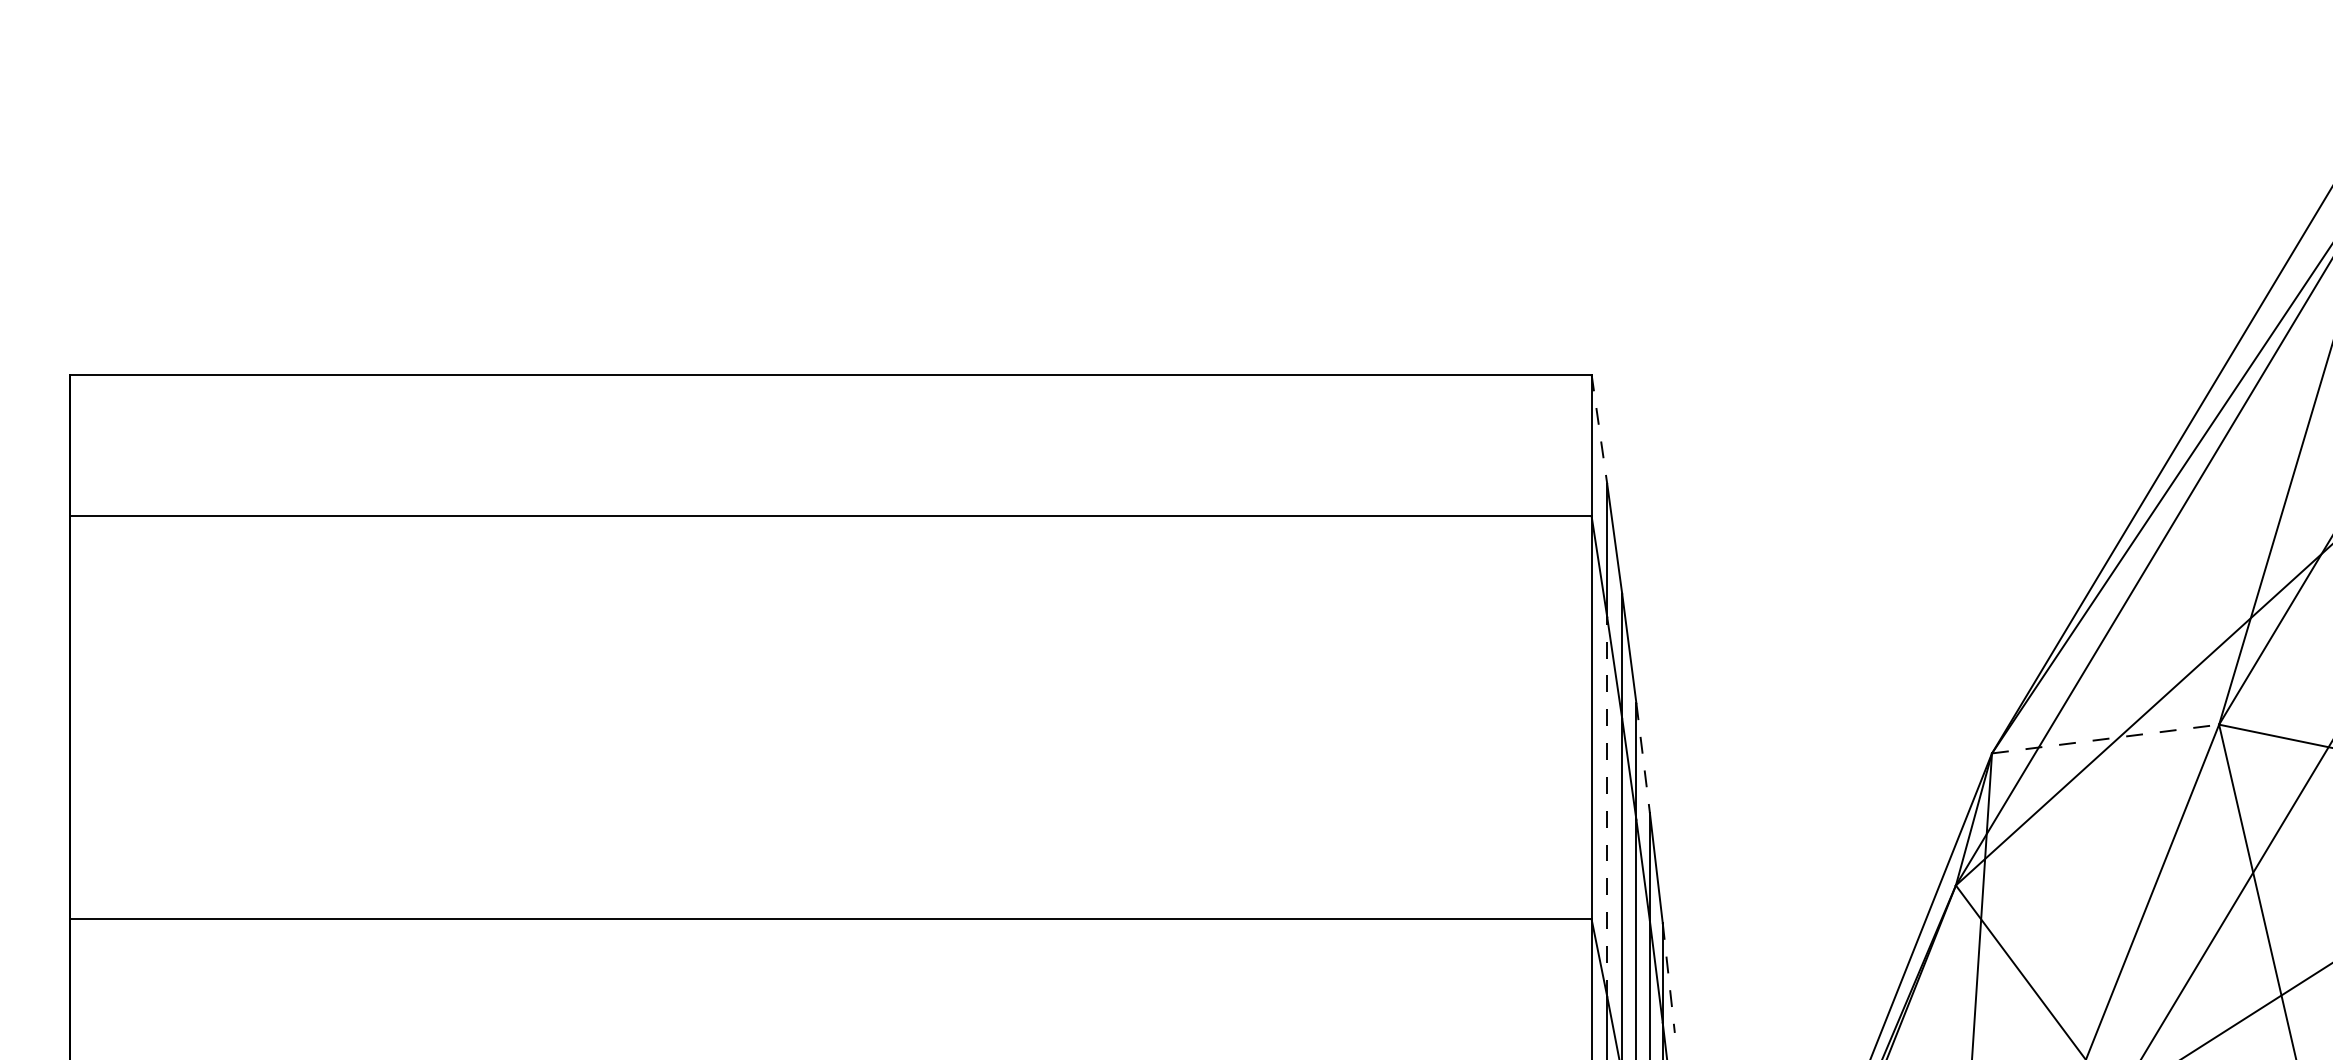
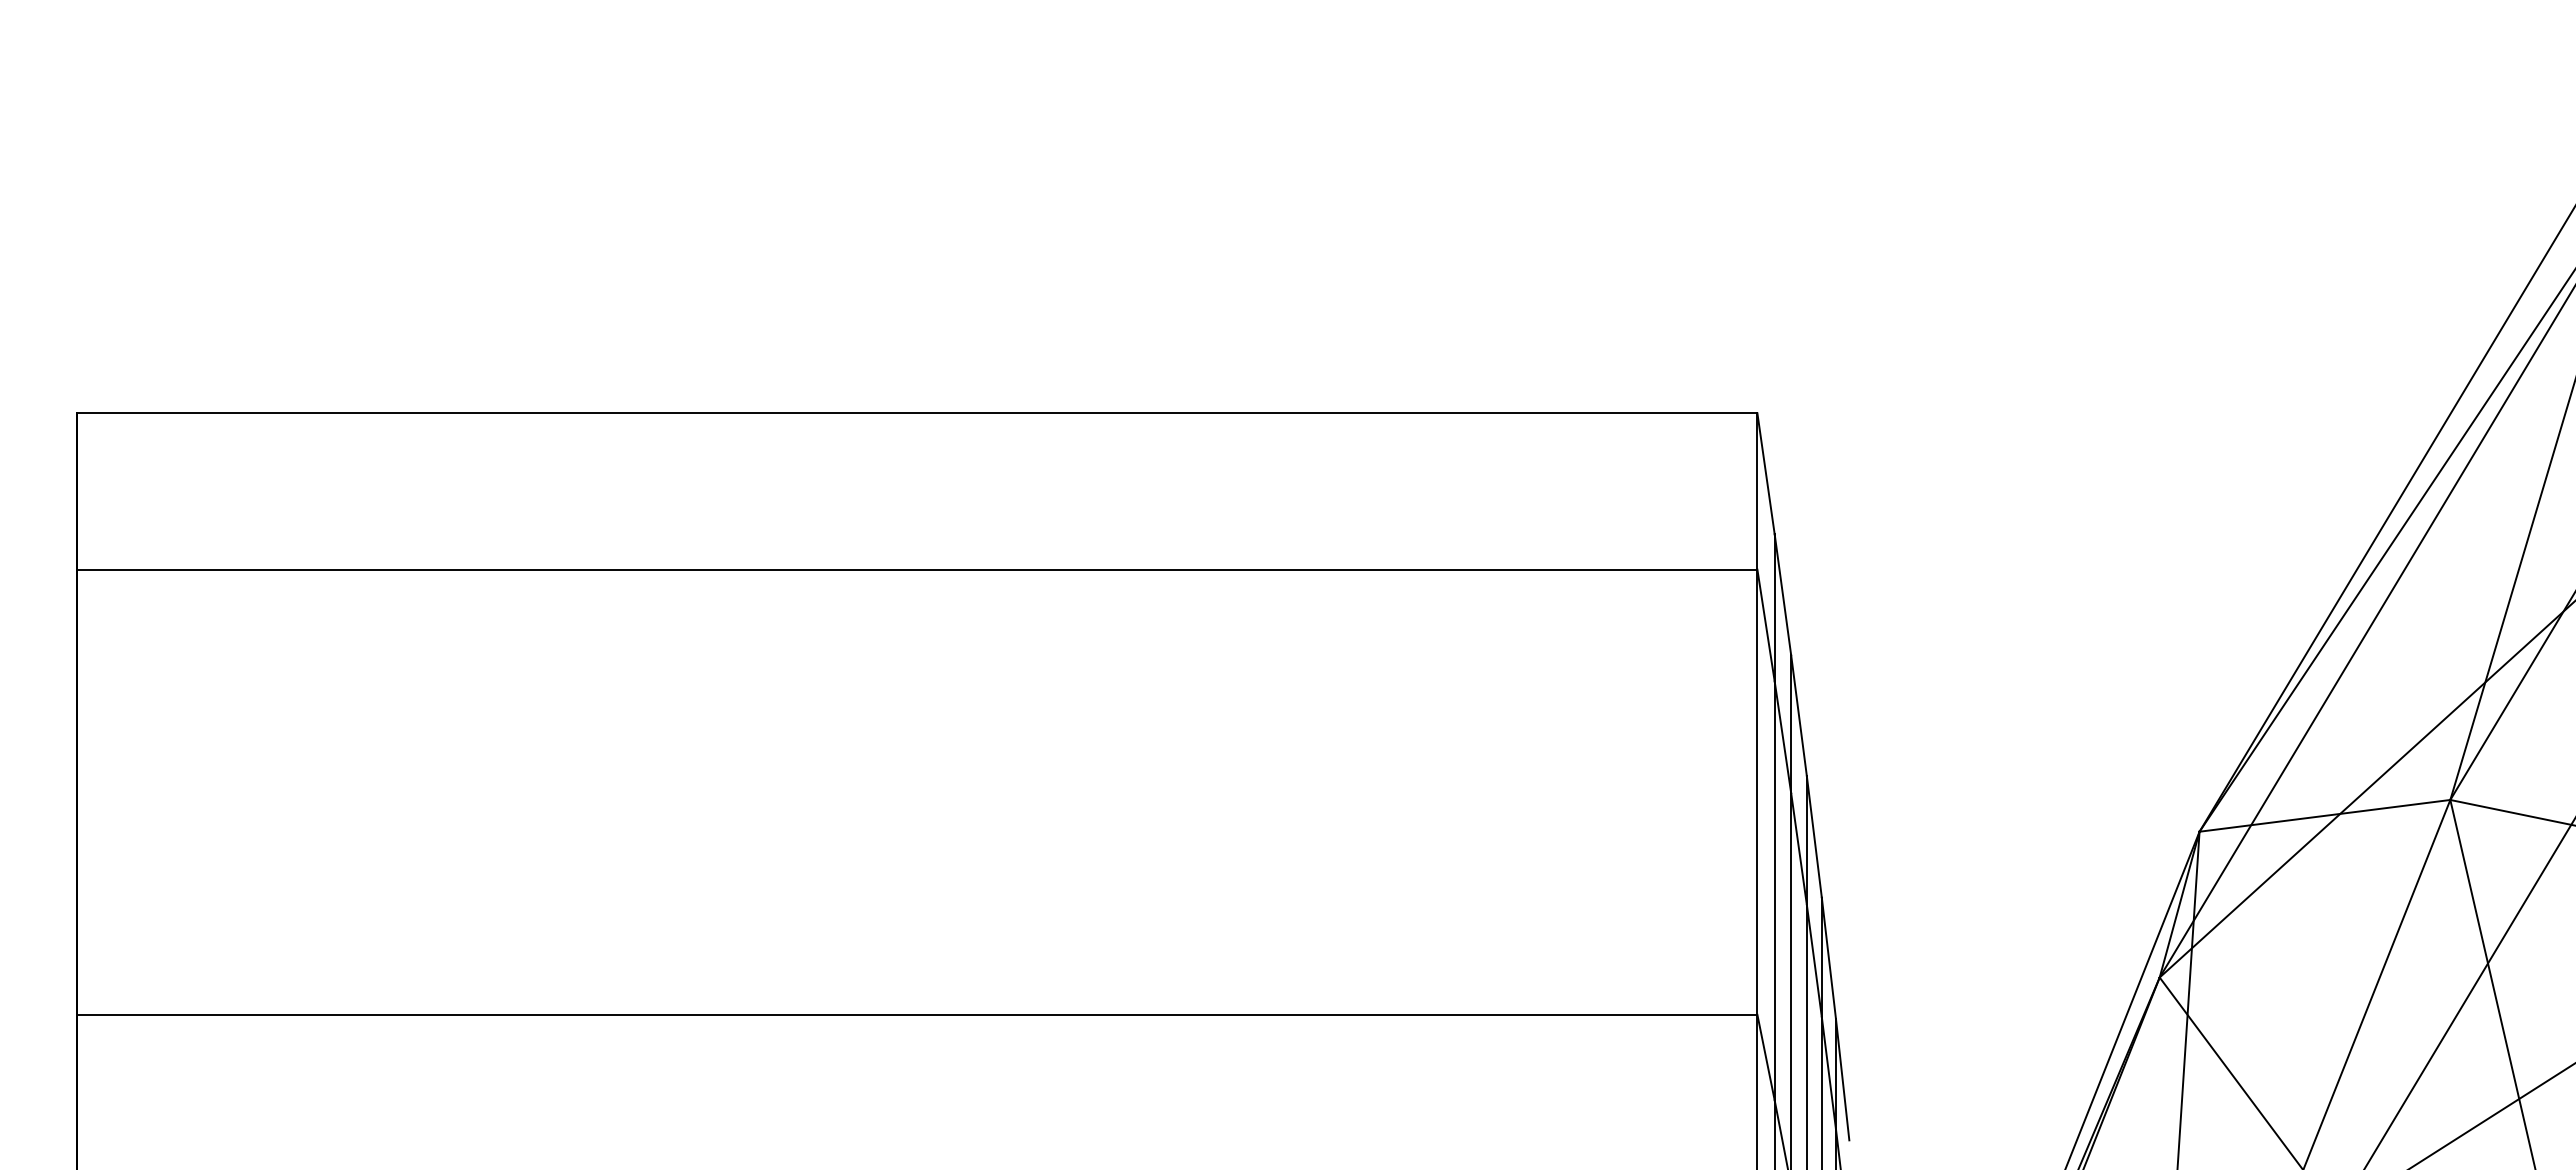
line: (1599, 429) -> (1766, 474), dashed -> solid
line: (2106, 738) -> (2325, 815), dashed -> solid
line: (1643, 758) -> (1814, 837), dashed -> solid
line: (1607, 806) -> (1774, 890), dashed -> solid
line: (1668, 978) -> (1842, 1080), dashed -> solid

